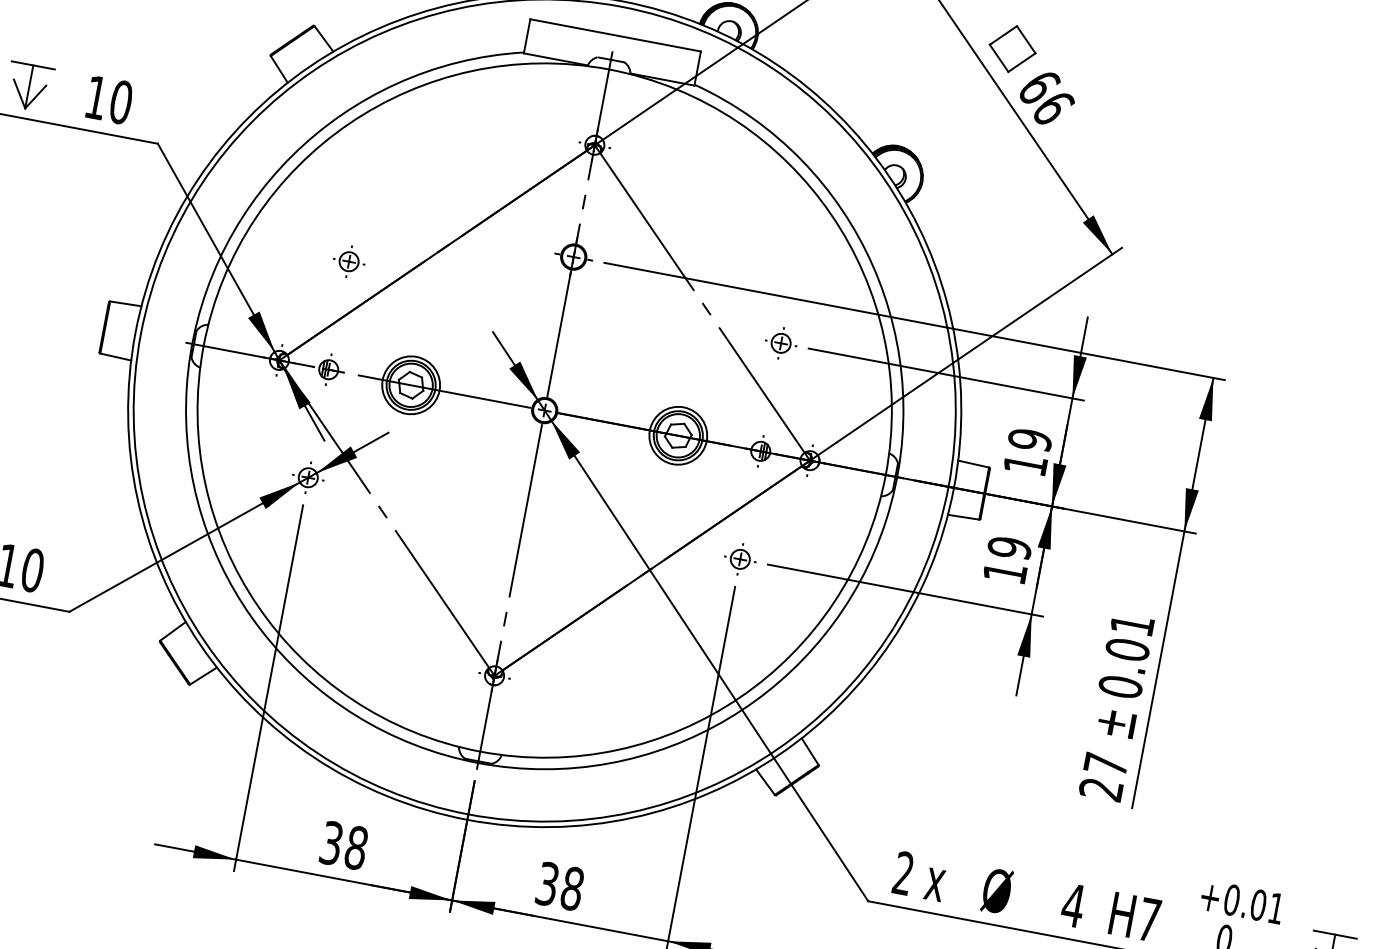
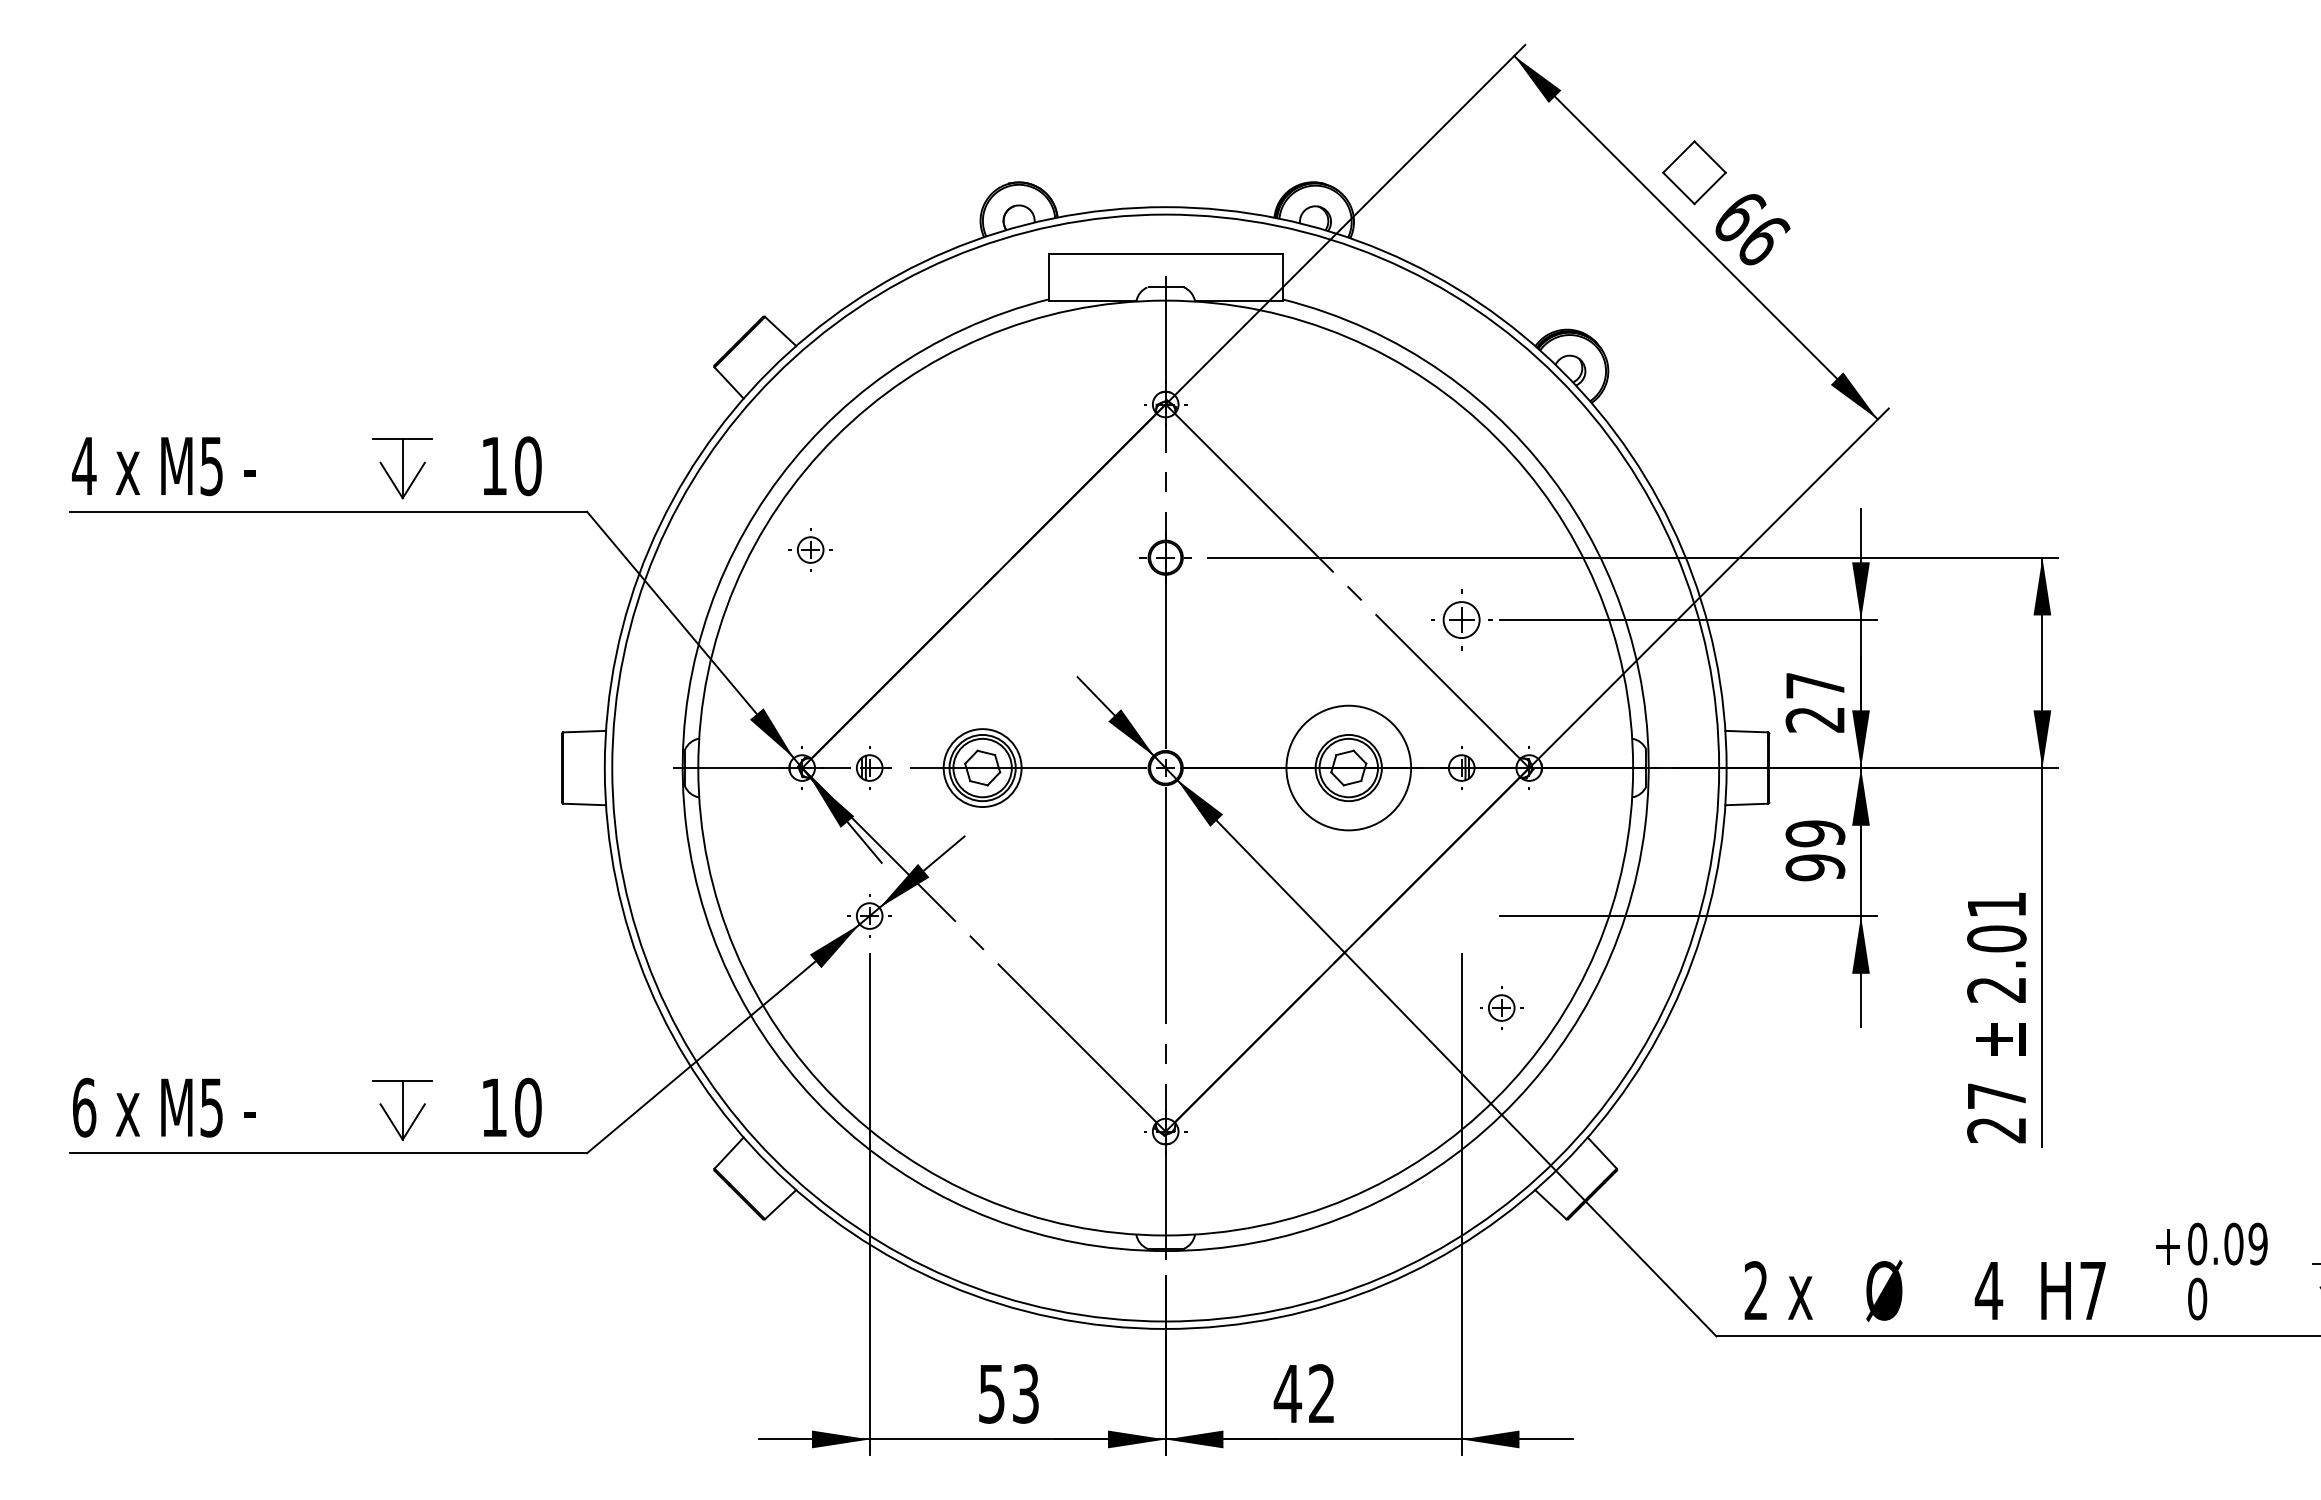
part: (349, 261) -> (810, 549), moved
part: (781, 342) -> (1461, 619), size x1.4
circle: (678, 436) -> (1348, 768), size x1.6
text: (1027, 452) -> (1815, 702), 19 -> 27
part: (740, 558) -> (1501, 1007), moved
text: (1005, 572) -> (1815, 867), 19 -> 99
text: (1120, 686) -> (1996, 989), 0.01 -> 2.01
text: (344, 845) -> (1009, 1393), 38 -> 53
text: (559, 886) -> (1304, 1393), 38 -> 42
text: (1275, 908) -> (2257, 1243), 0.01 -> 0.09

